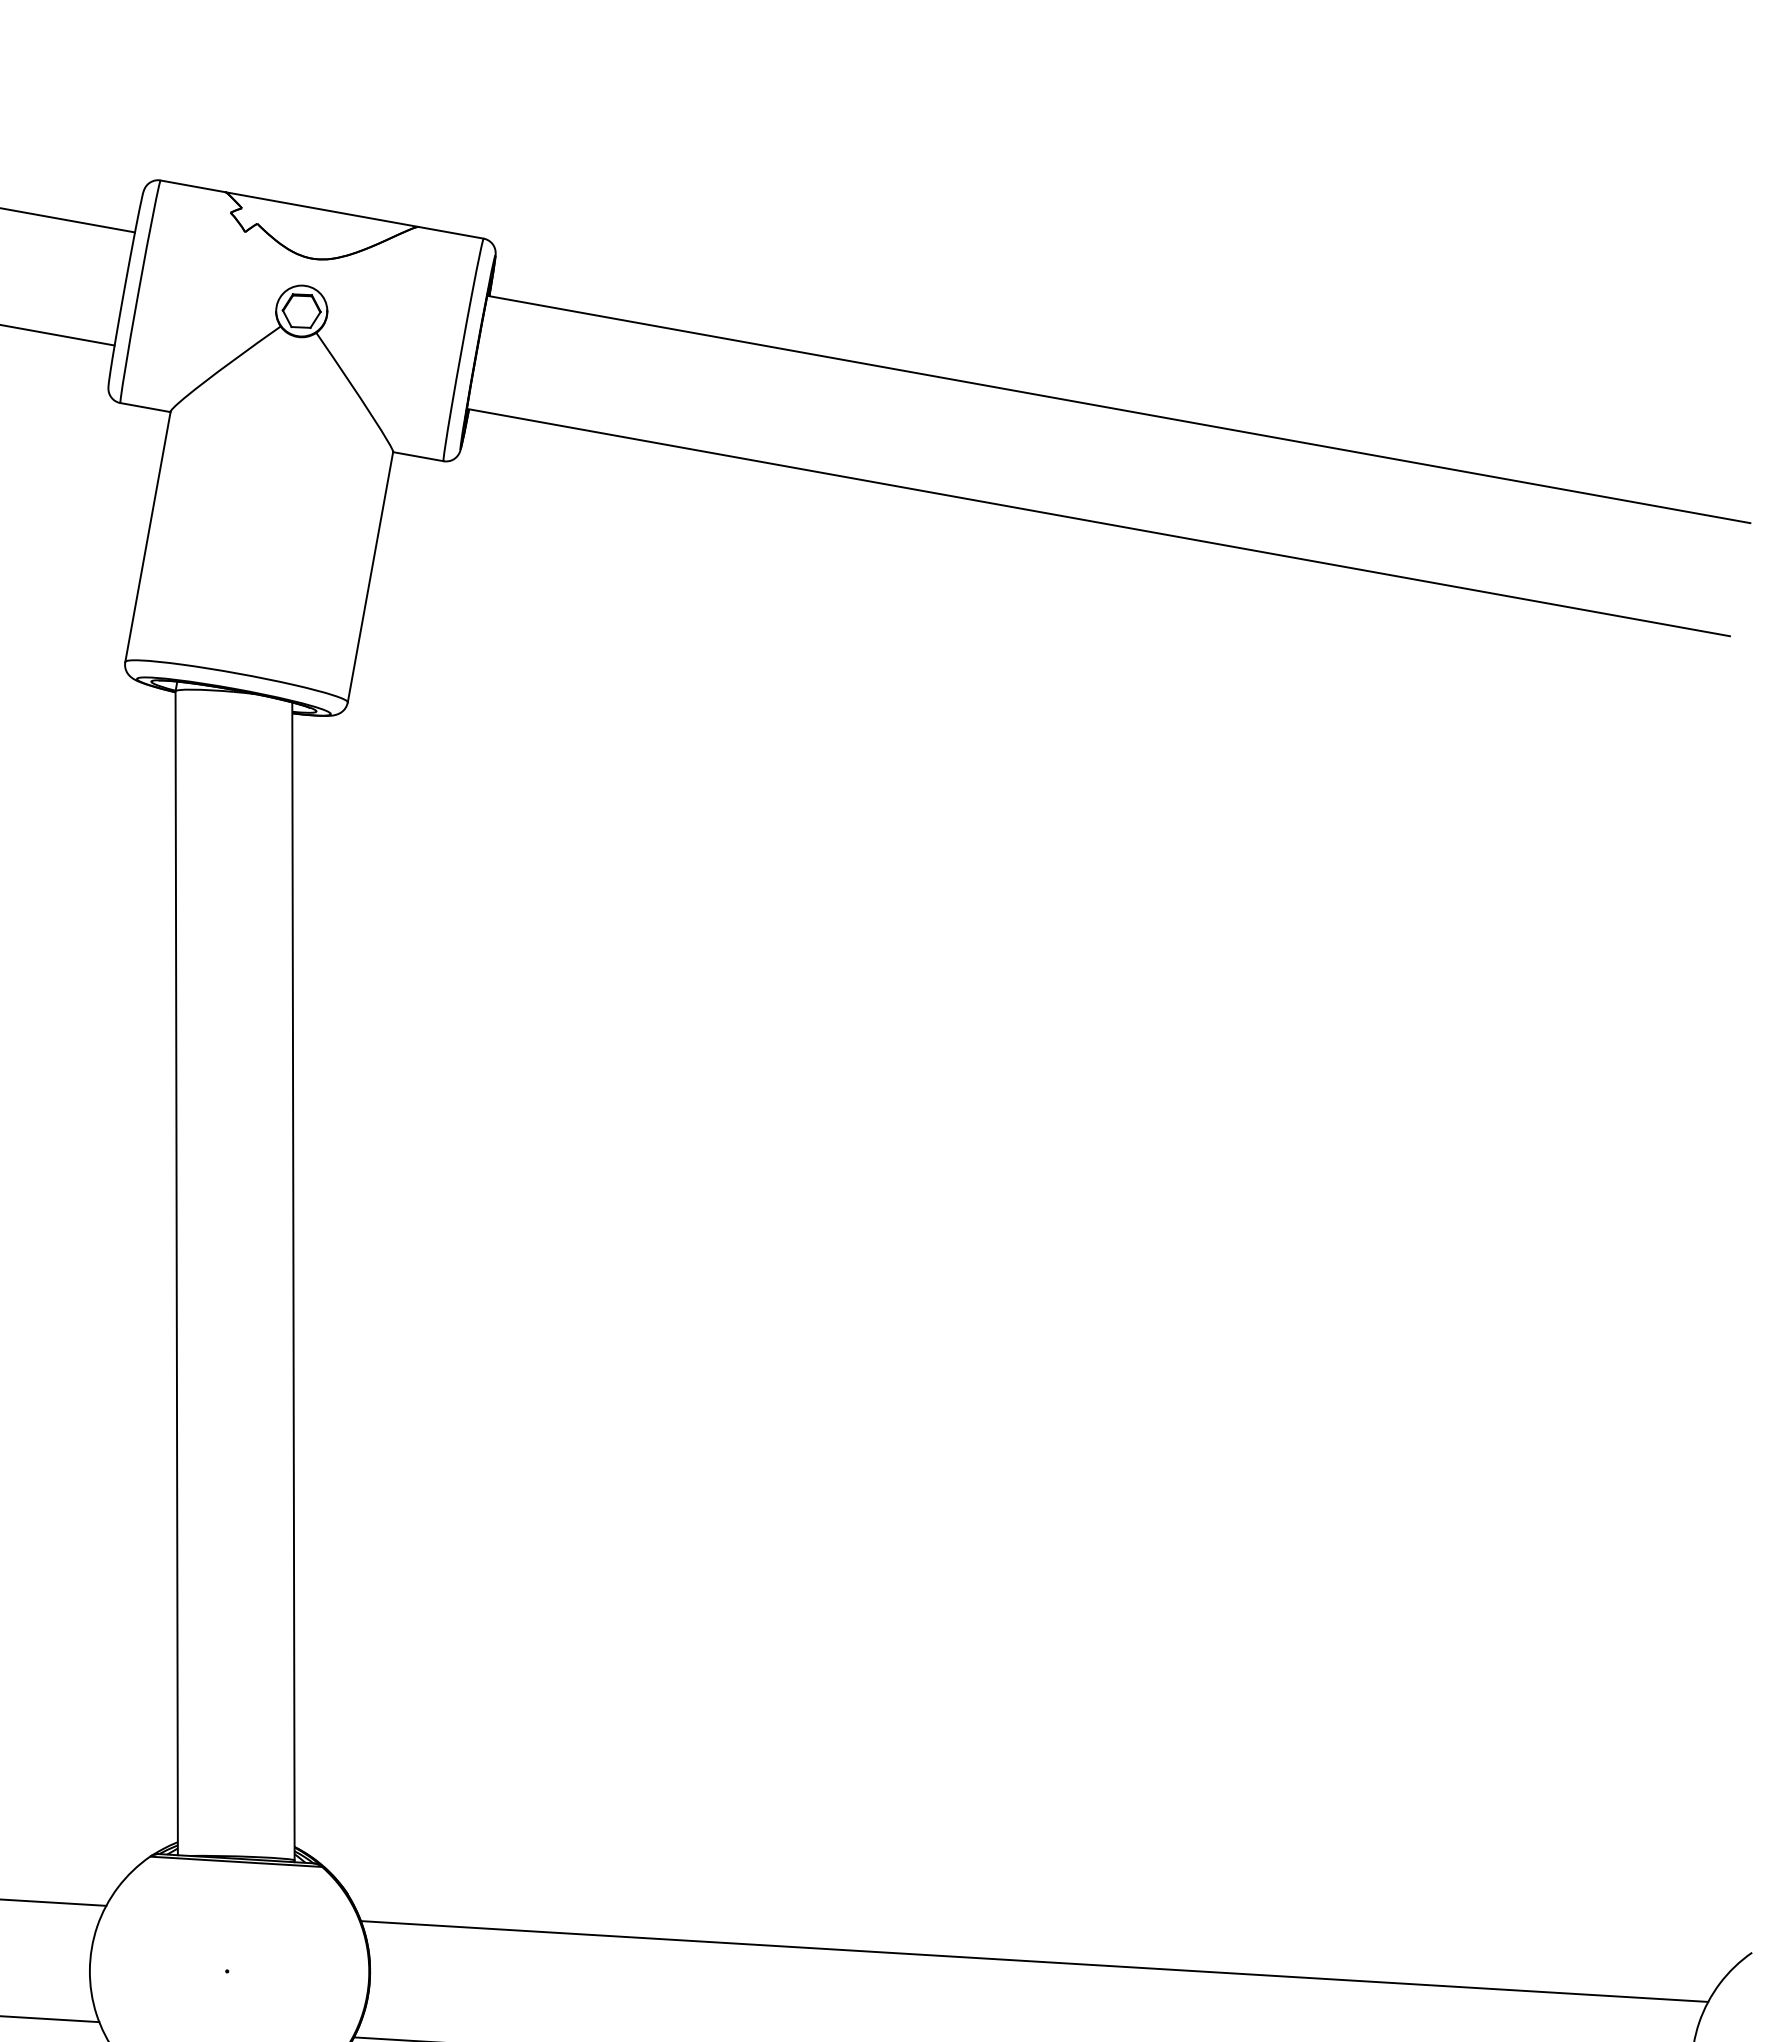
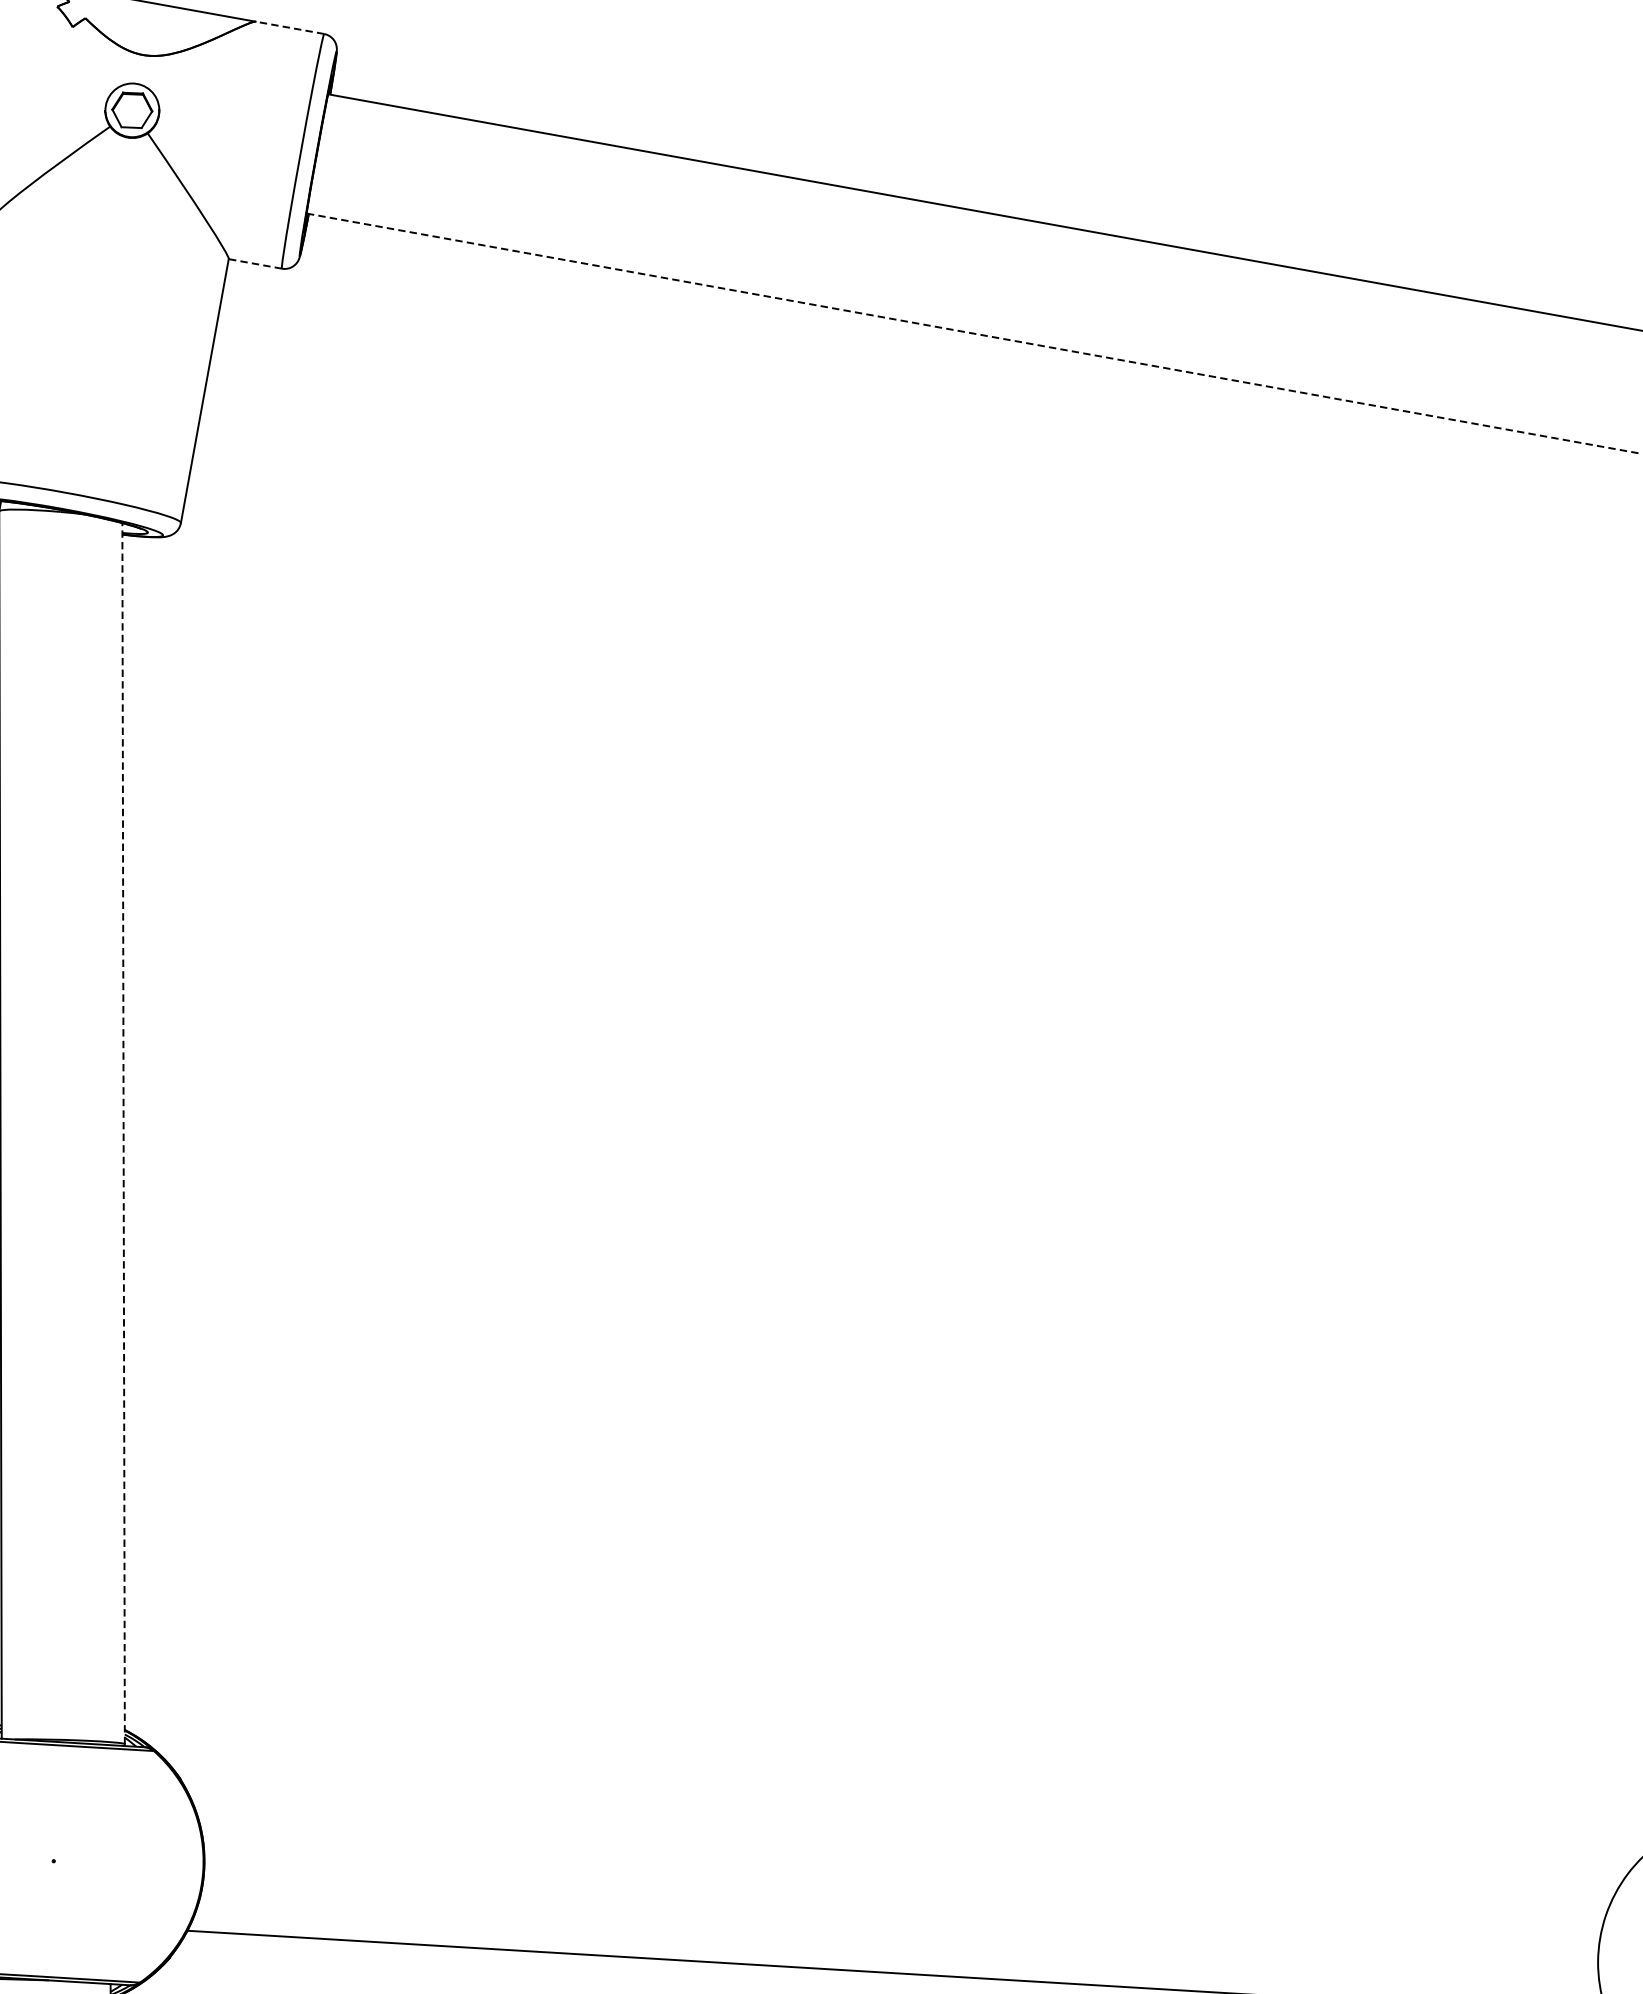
line: (450, 232) -> (289, 27), solid -> dashed
line: (418, 456) -> (255, 263), solid -> dashed
line: (1098, 522) -> (972, 333), solid -> dashed
line: (293, 1281) -> (123, 1133), solid -> dashed
line: (1034, 1961) -> (905, 1850), removed

